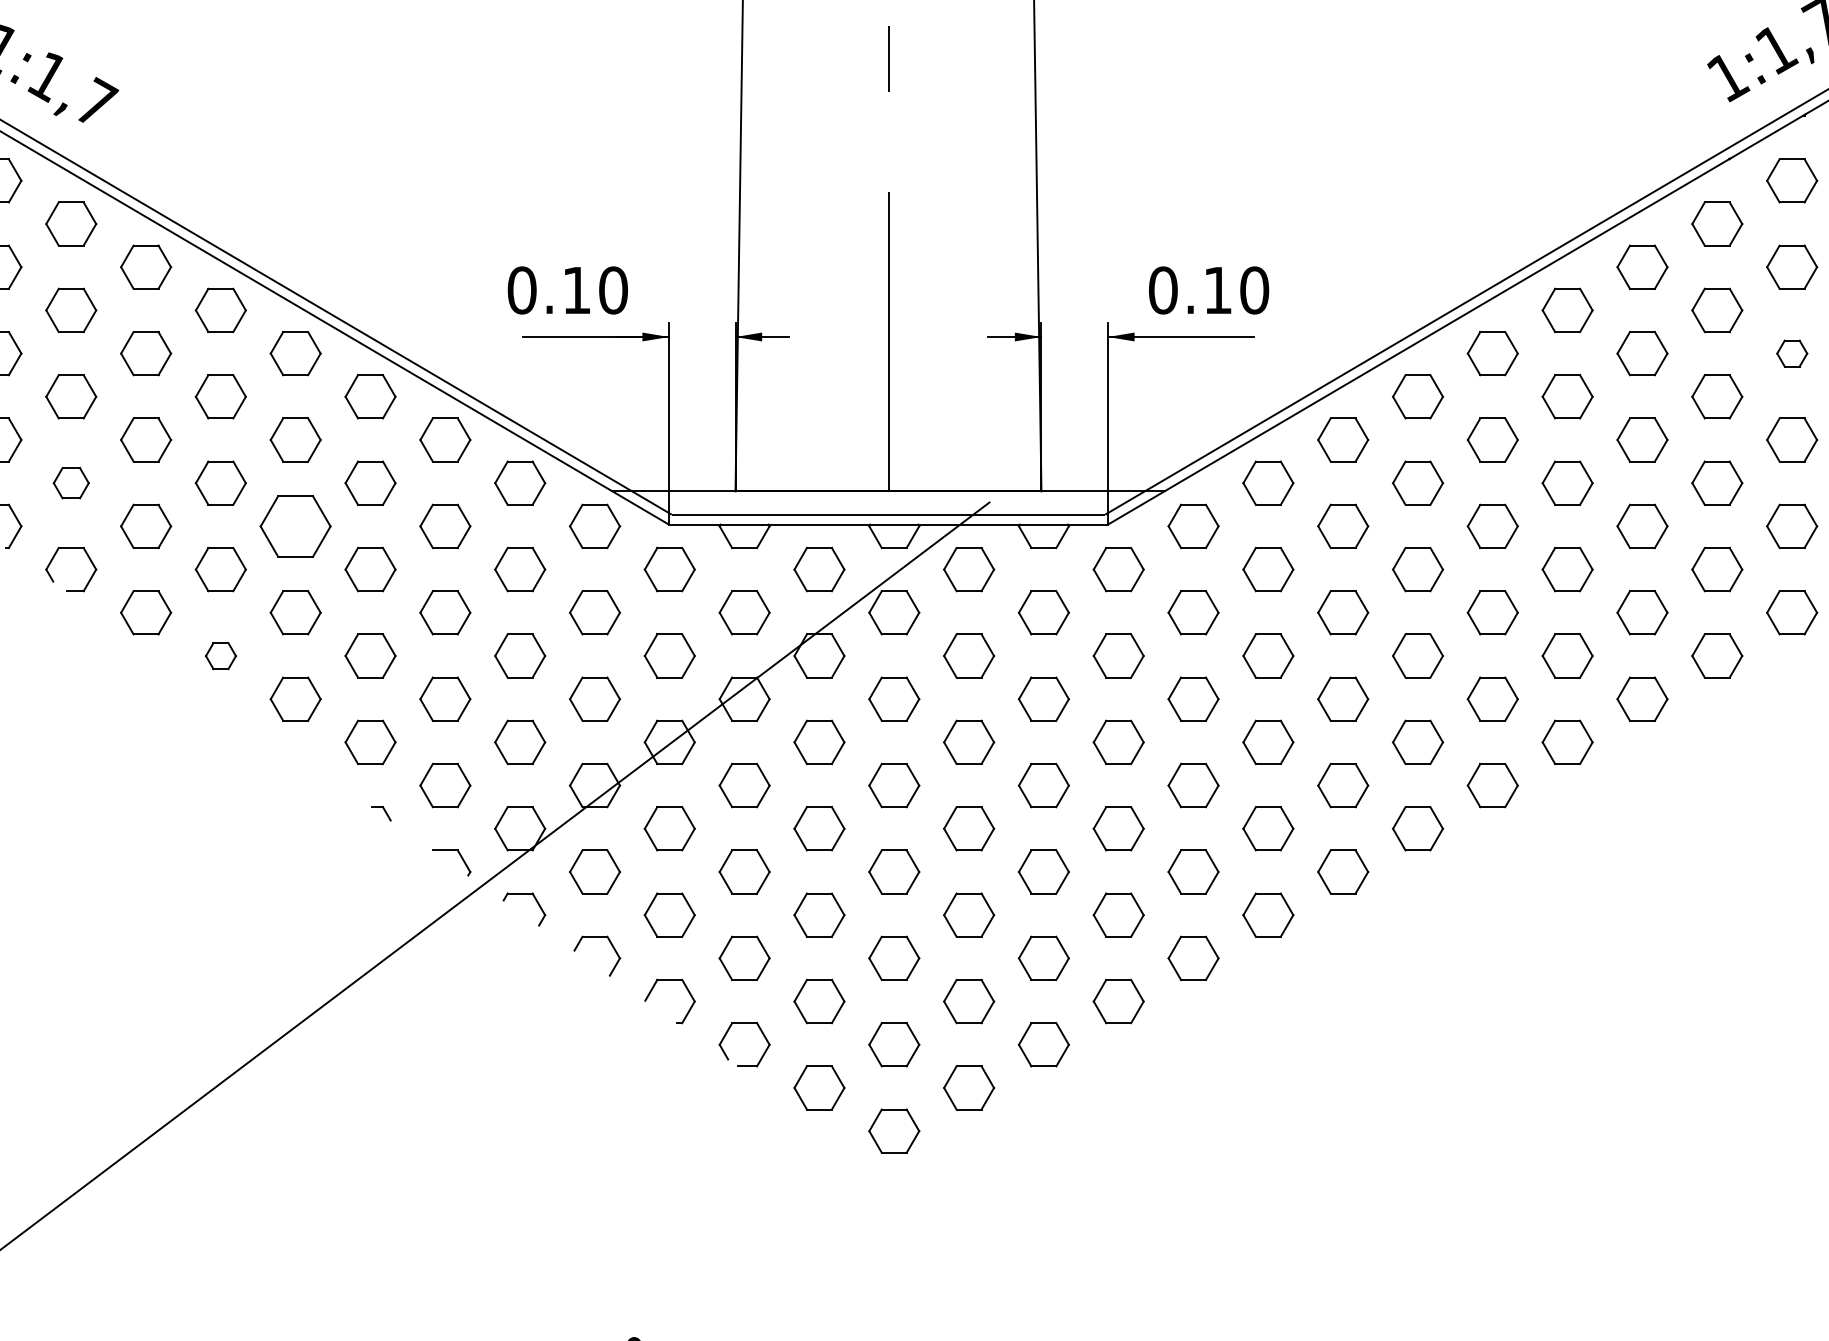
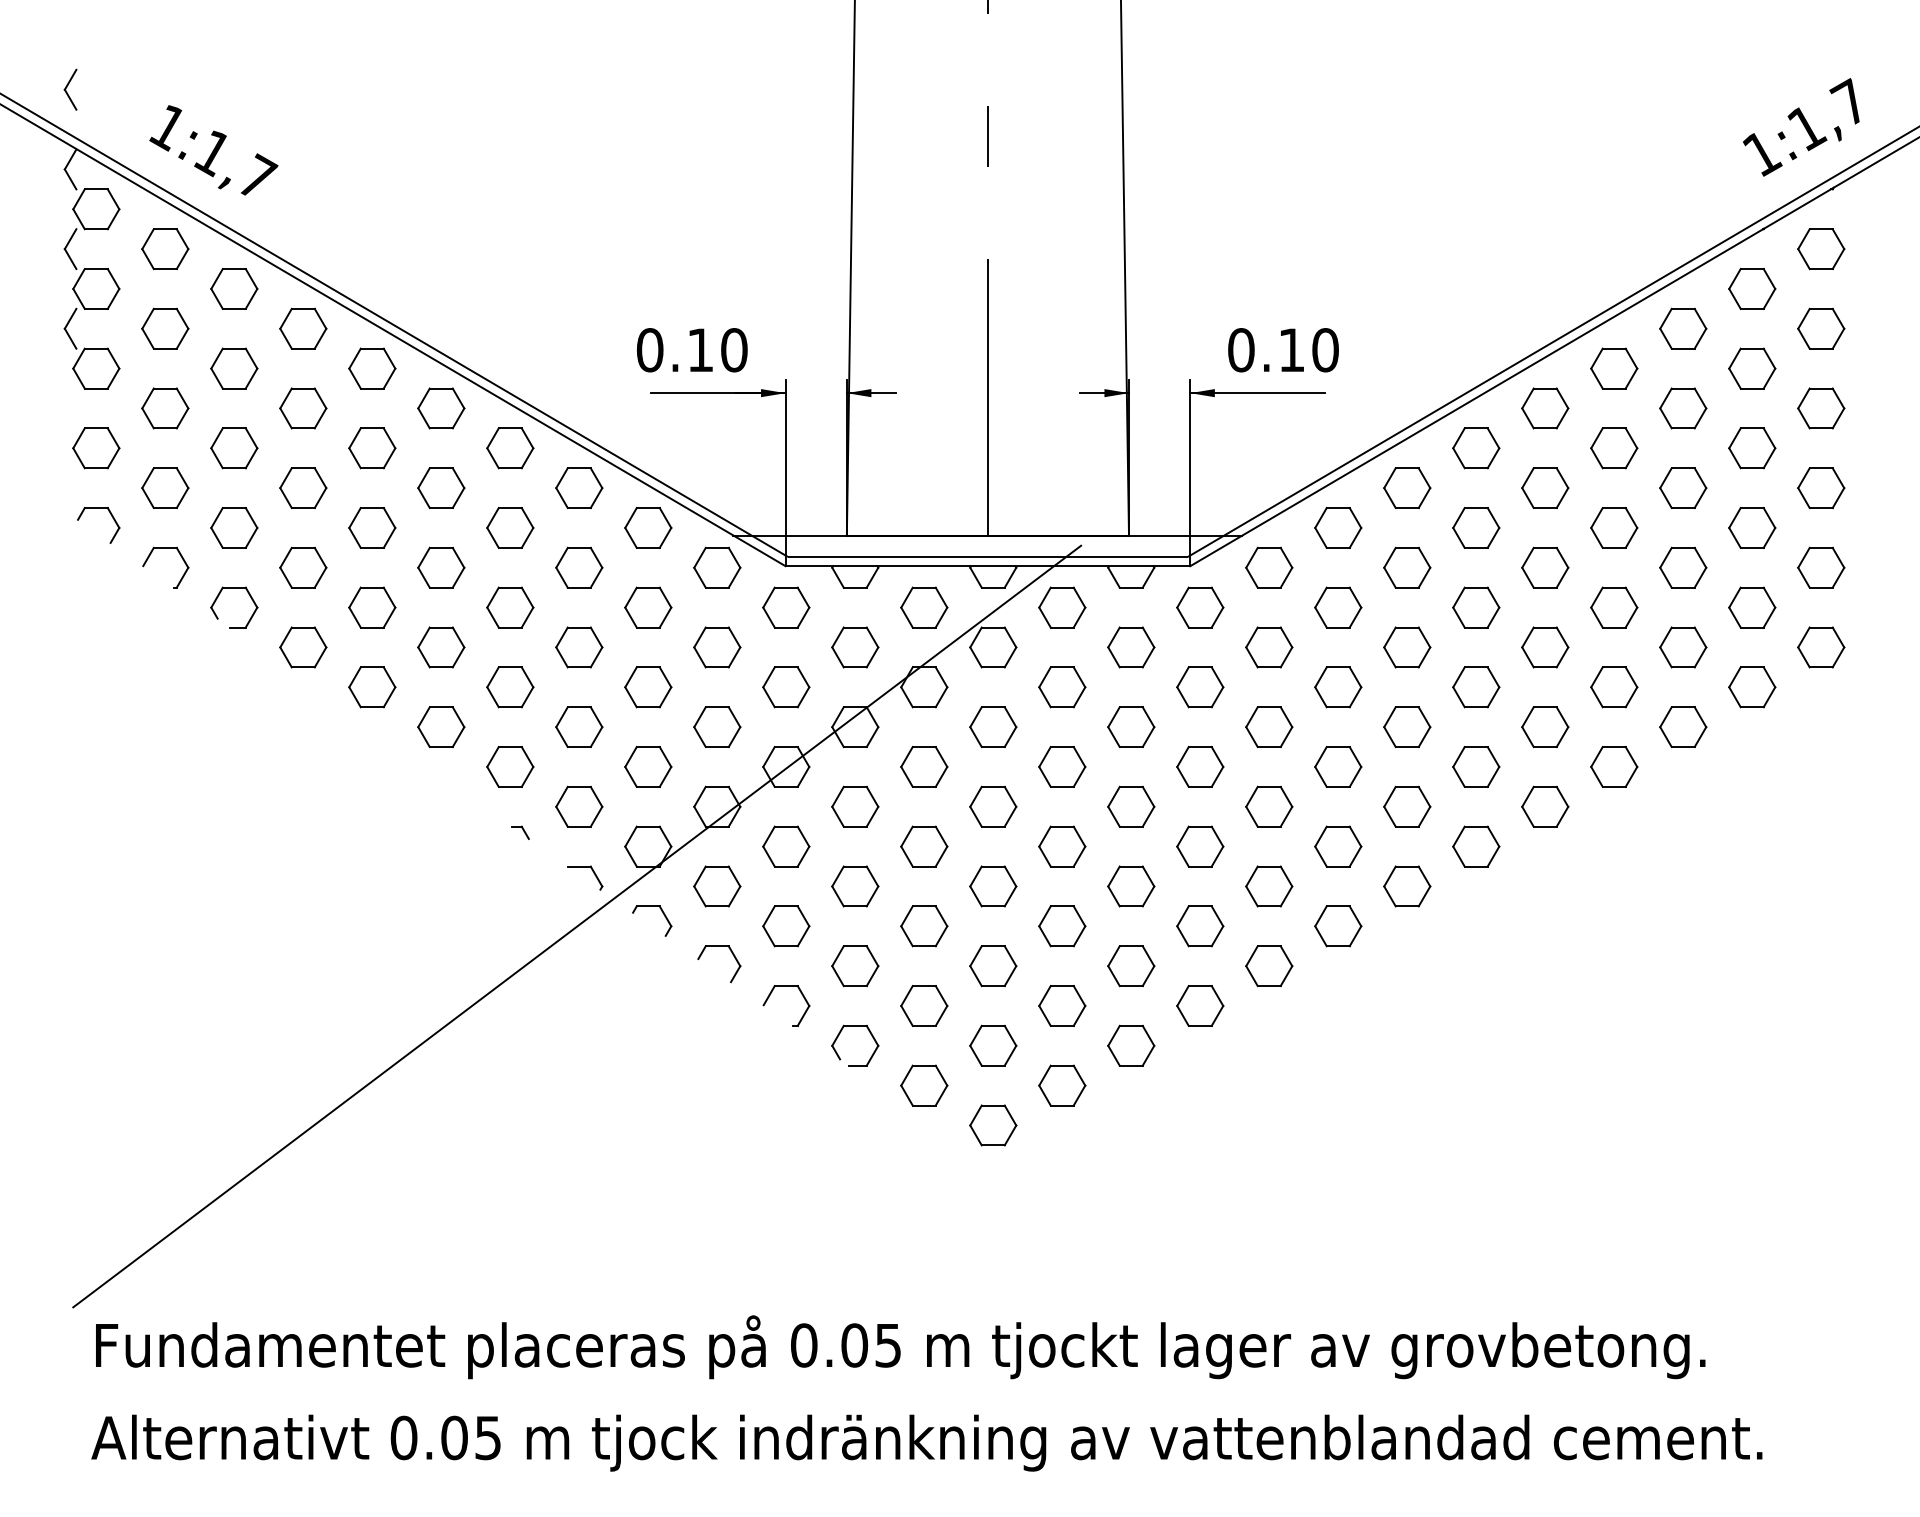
part: (1792, 353) -> (1821, 408), size x1.67
part: (71, 482) -> (234, 527), size x1.43
part: (295, 526) -> (441, 567), size x0.71
part: (221, 656) -> (372, 687), size x1.67

